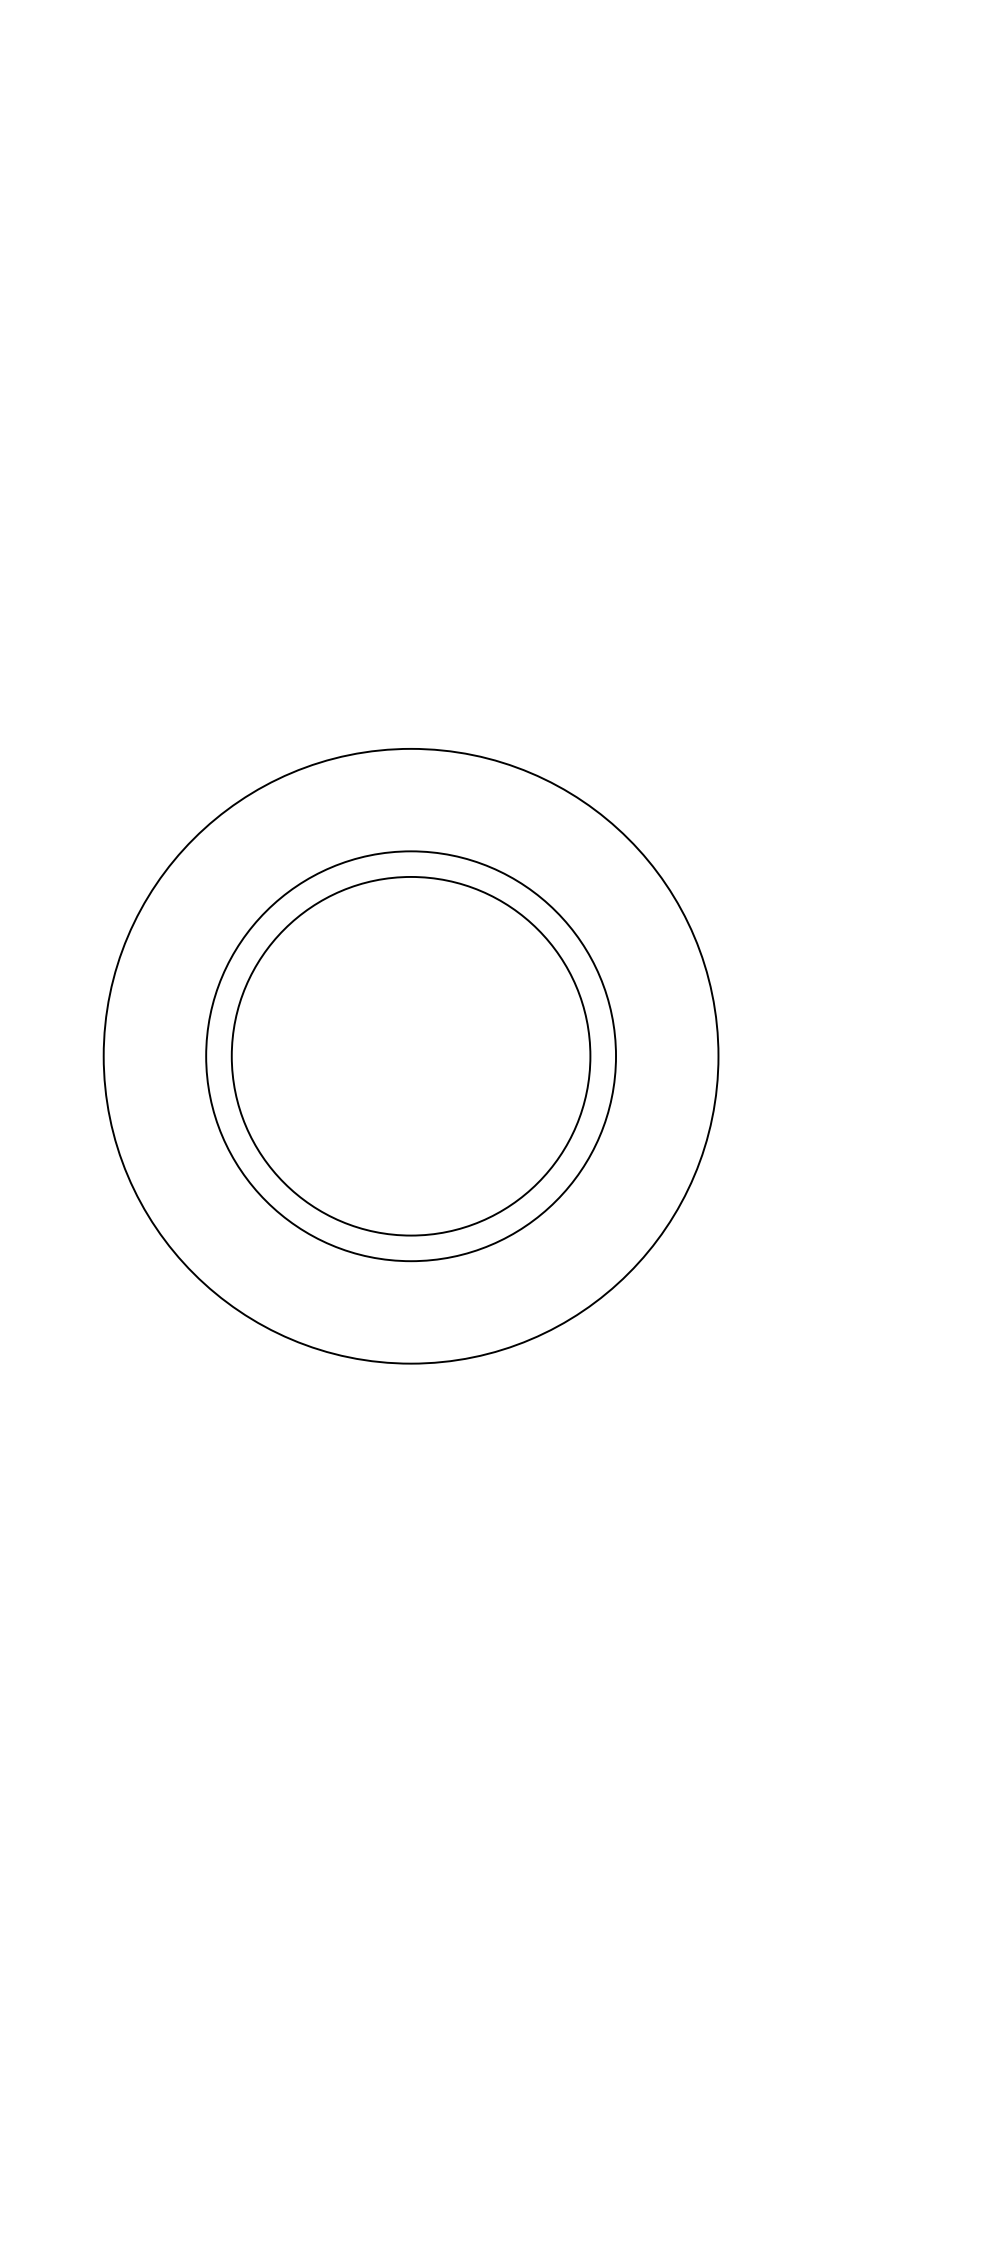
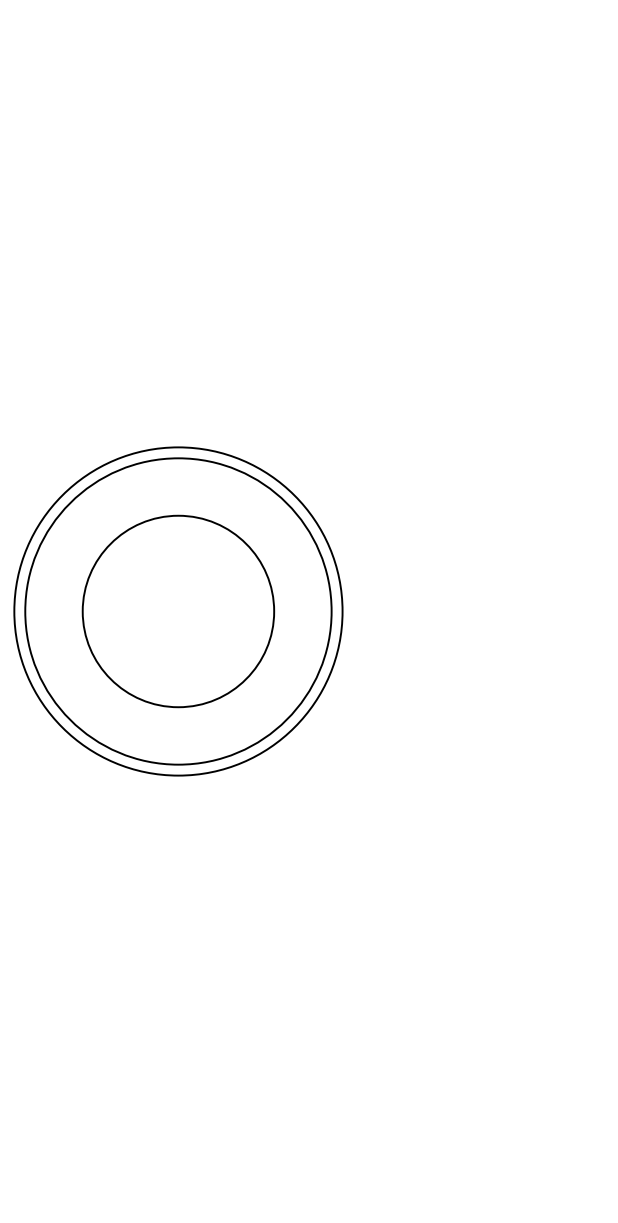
circle: (411, 1056) -> (178, 611), size x1.4

